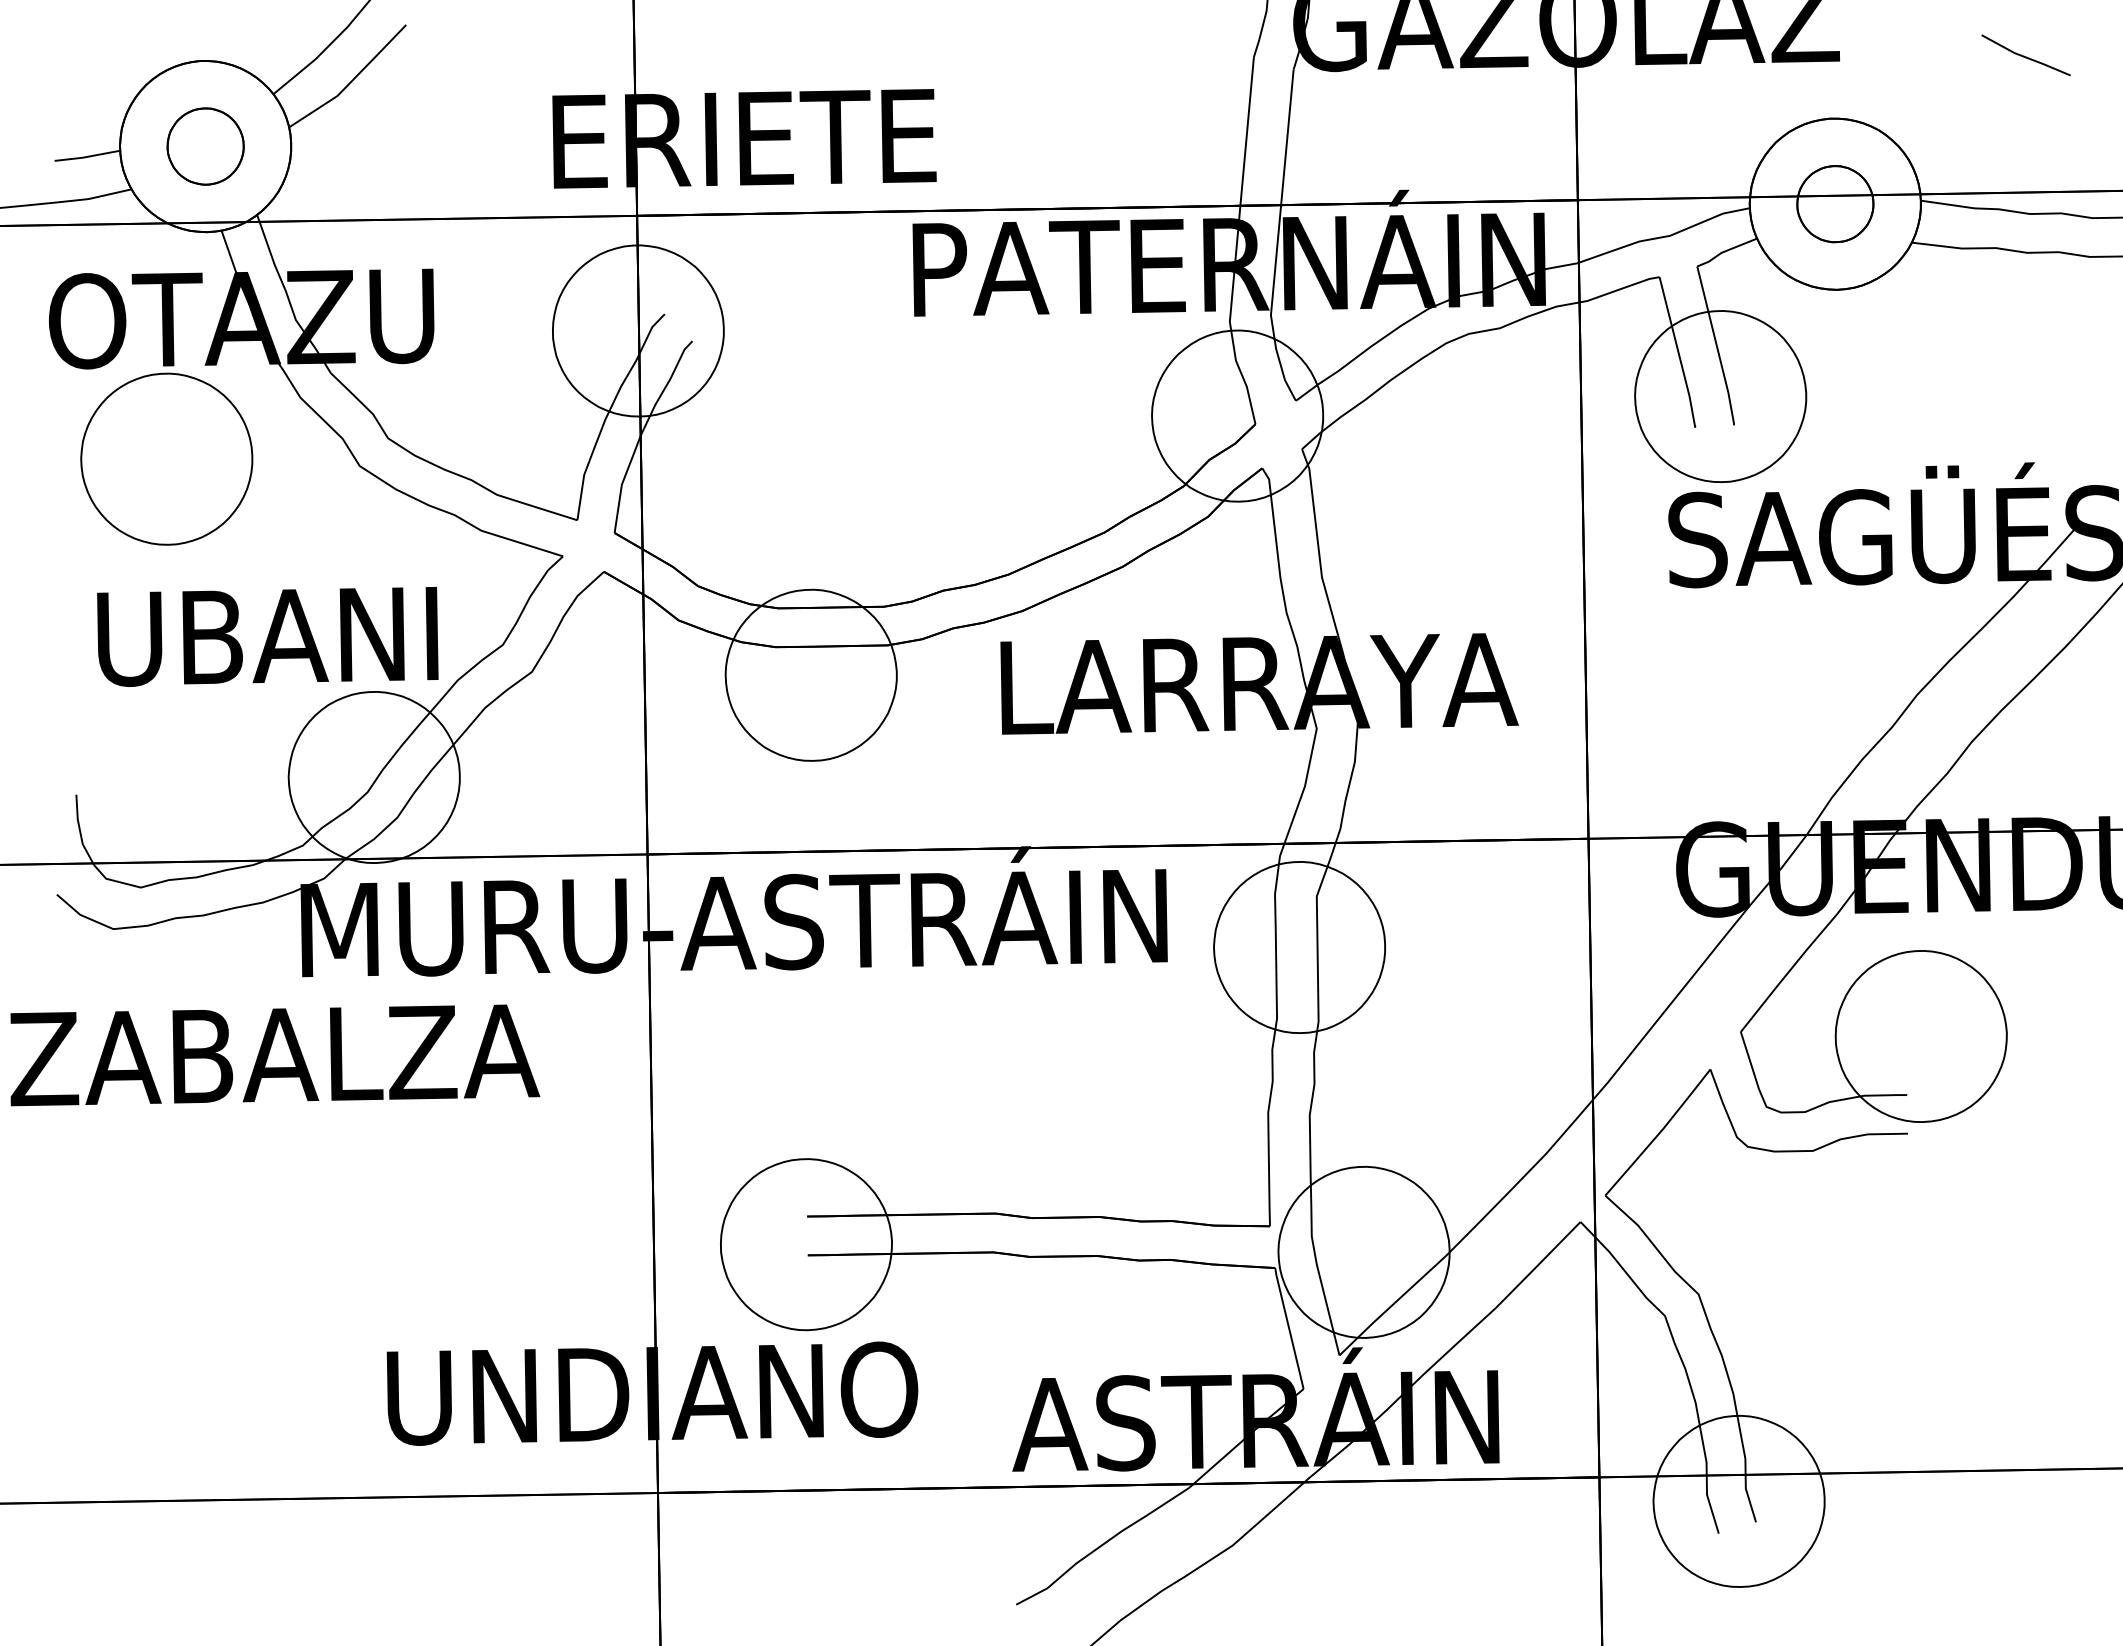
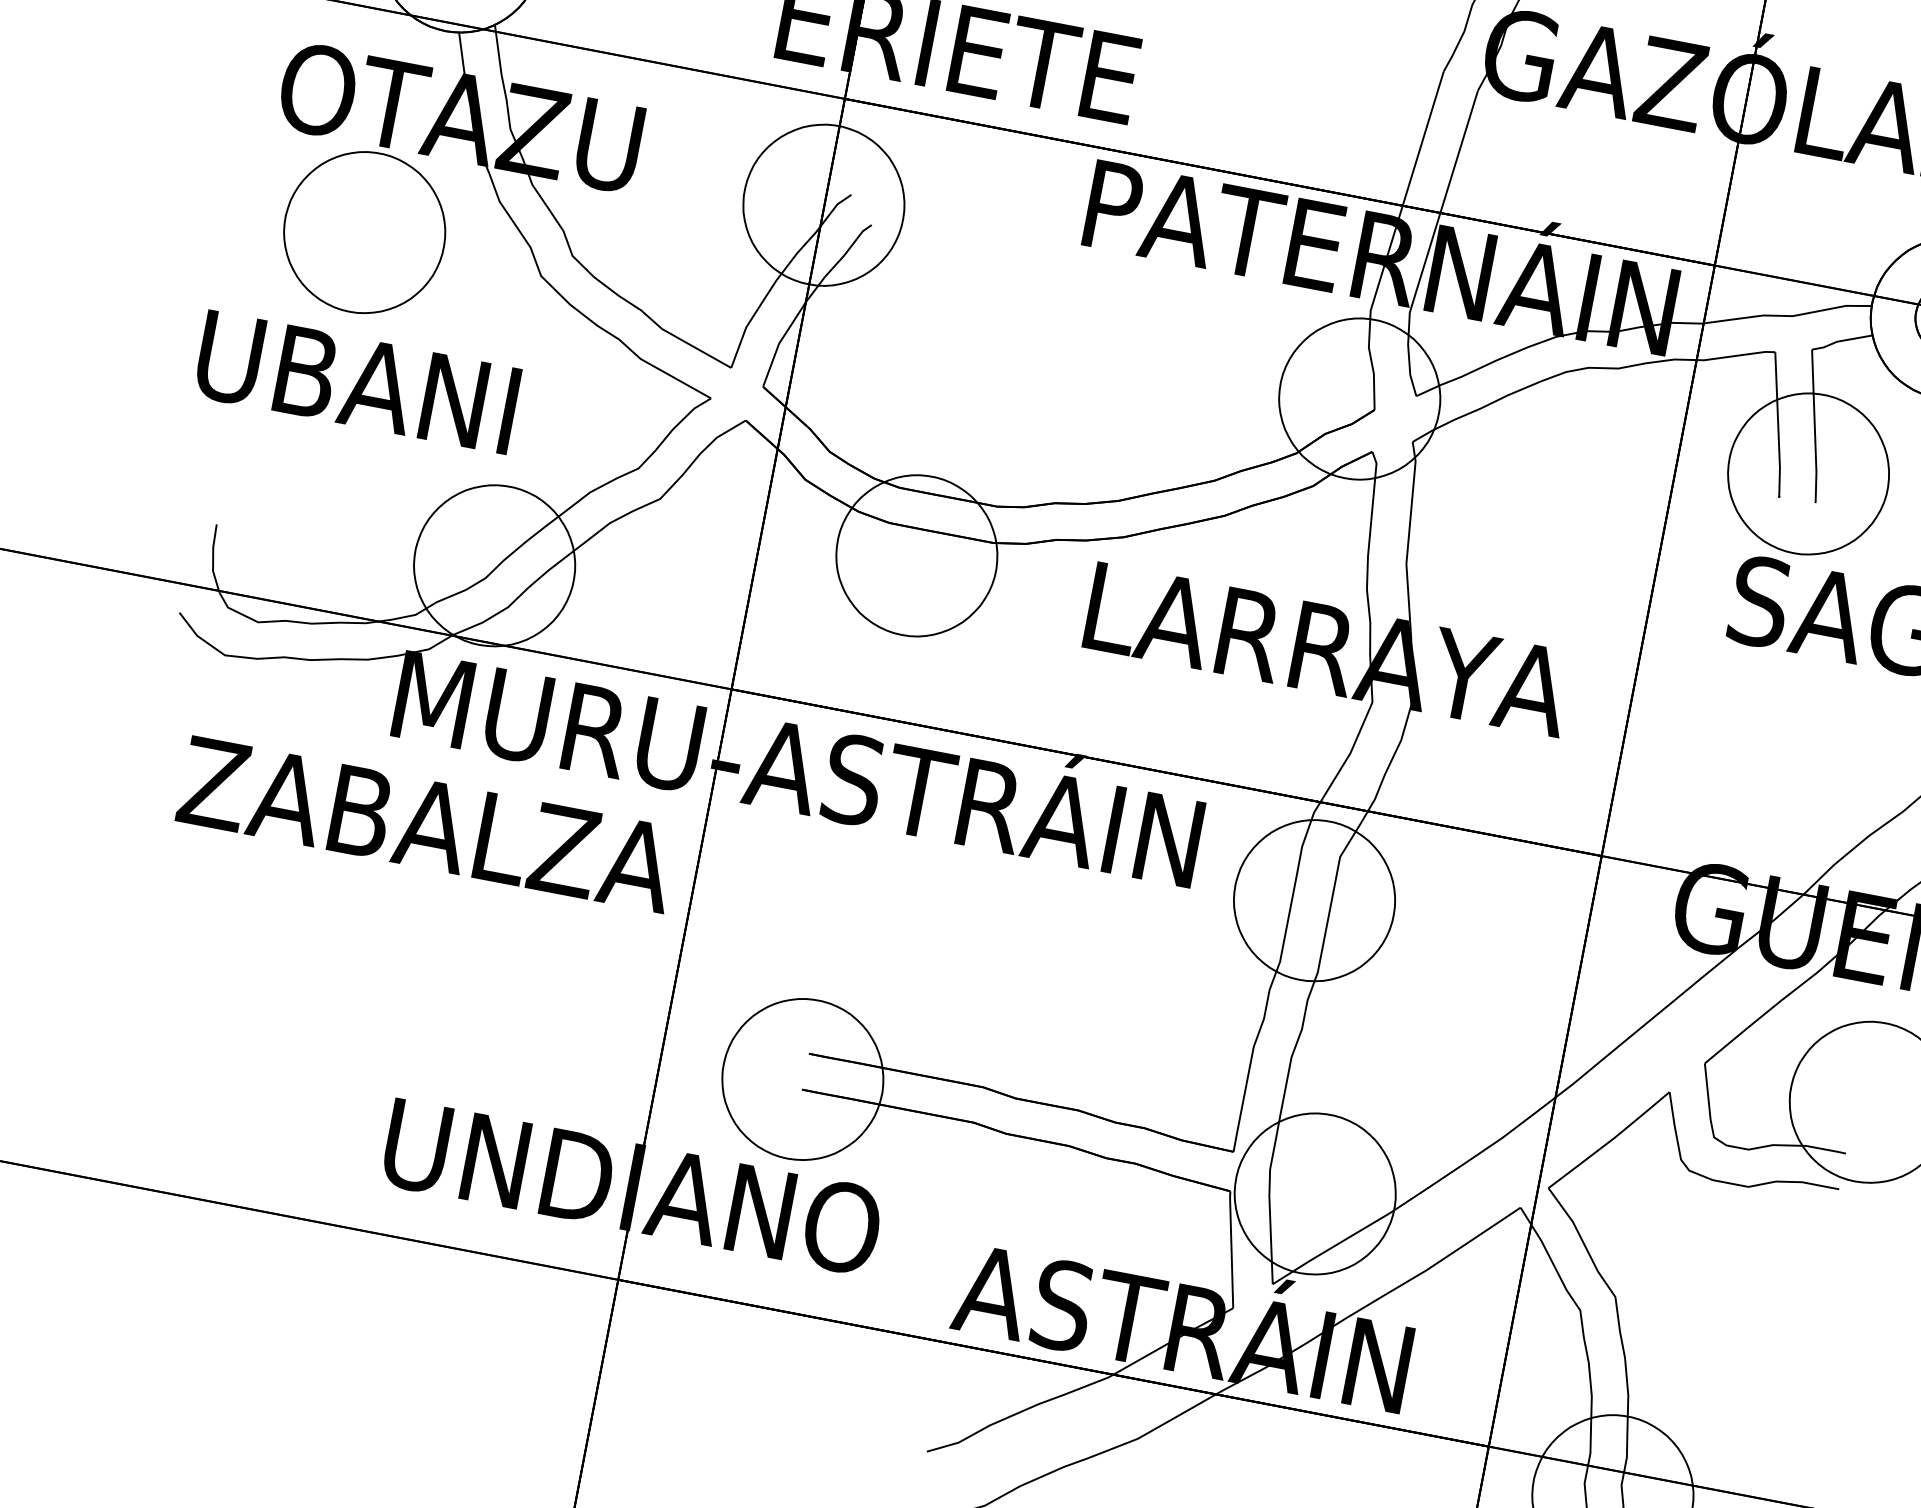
text: (267, 636) -> (357, 382), moved
text: (275, 1055) -> (428, 825), moved

